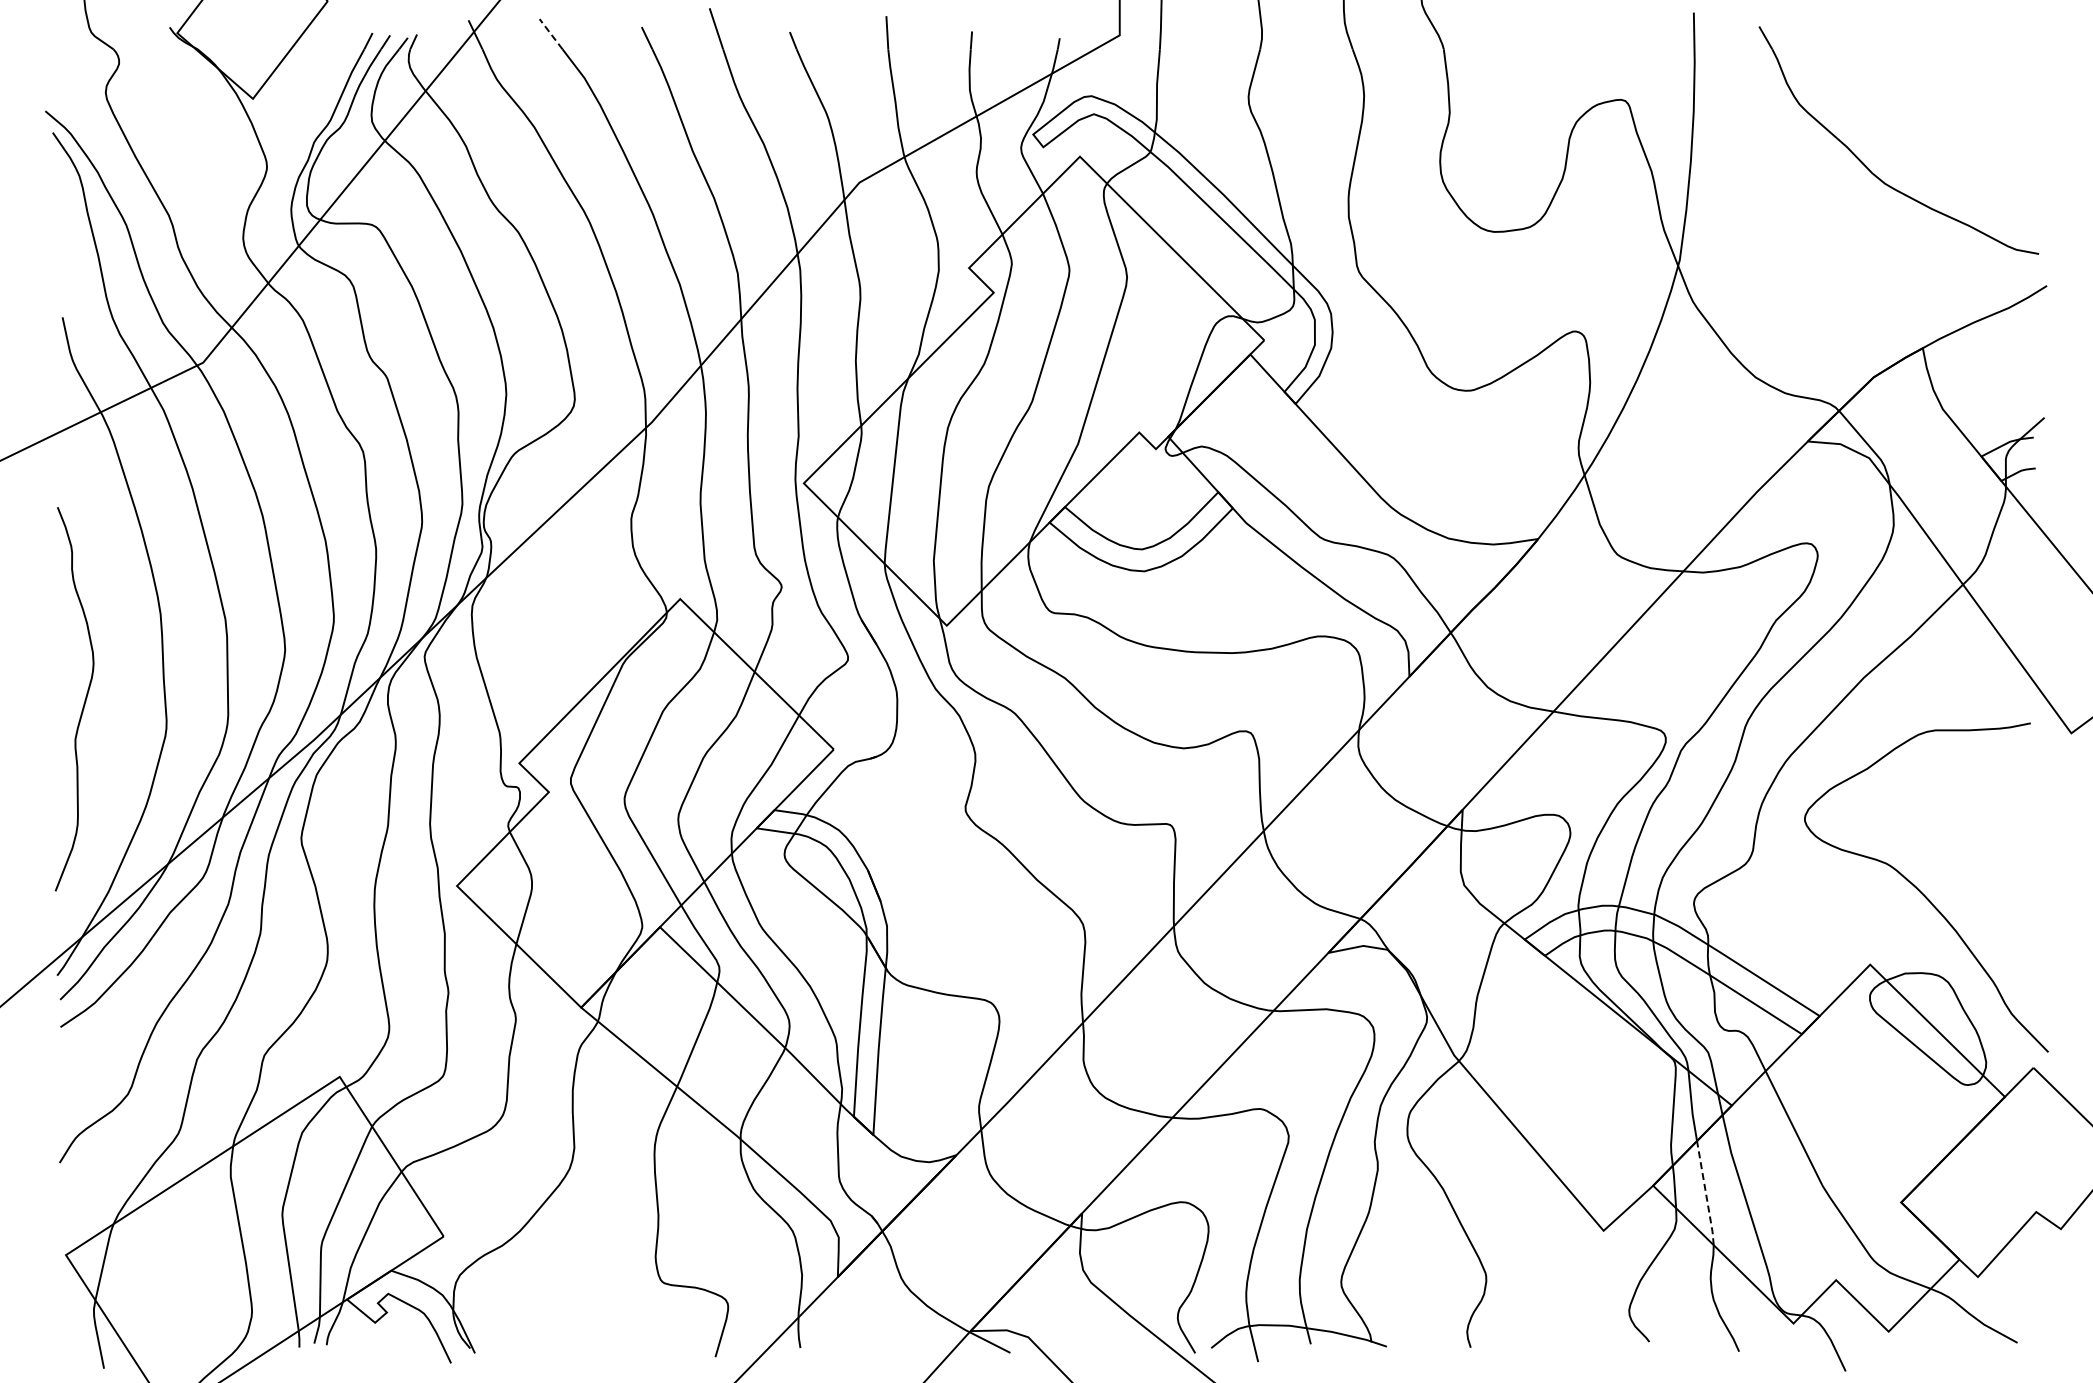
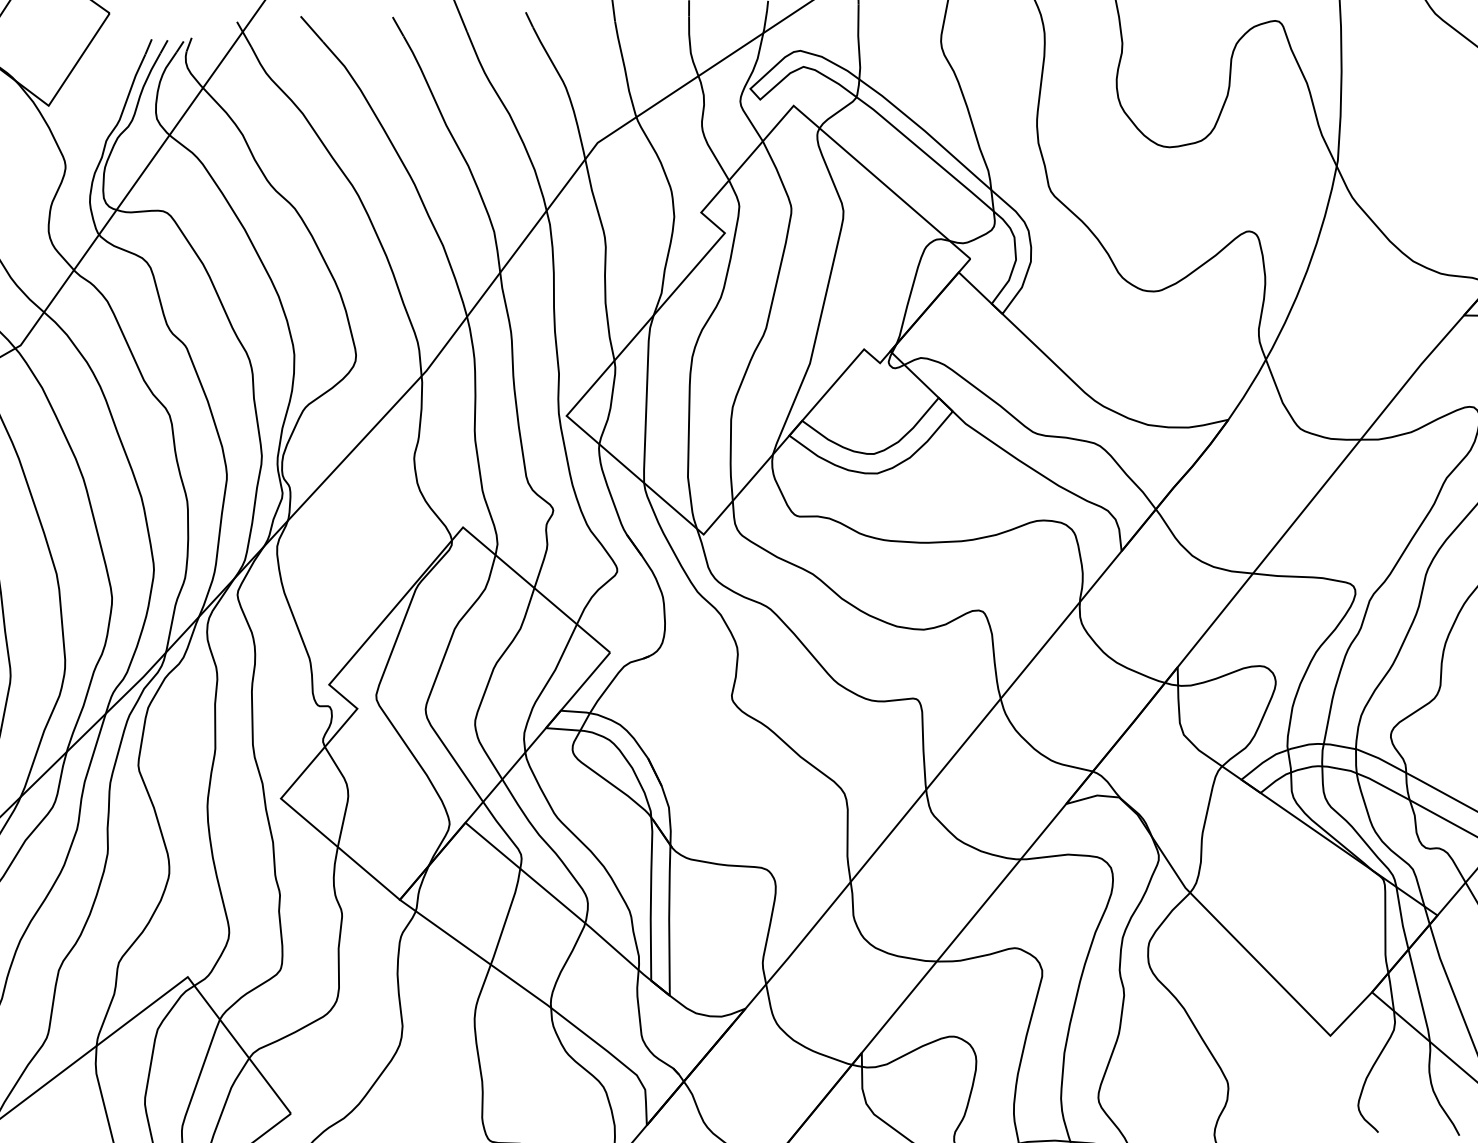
line: (551, 34) -> (312, 29), dashed -> solid
line: (1706, 1193) -> (1420, 995), dashed -> solid

